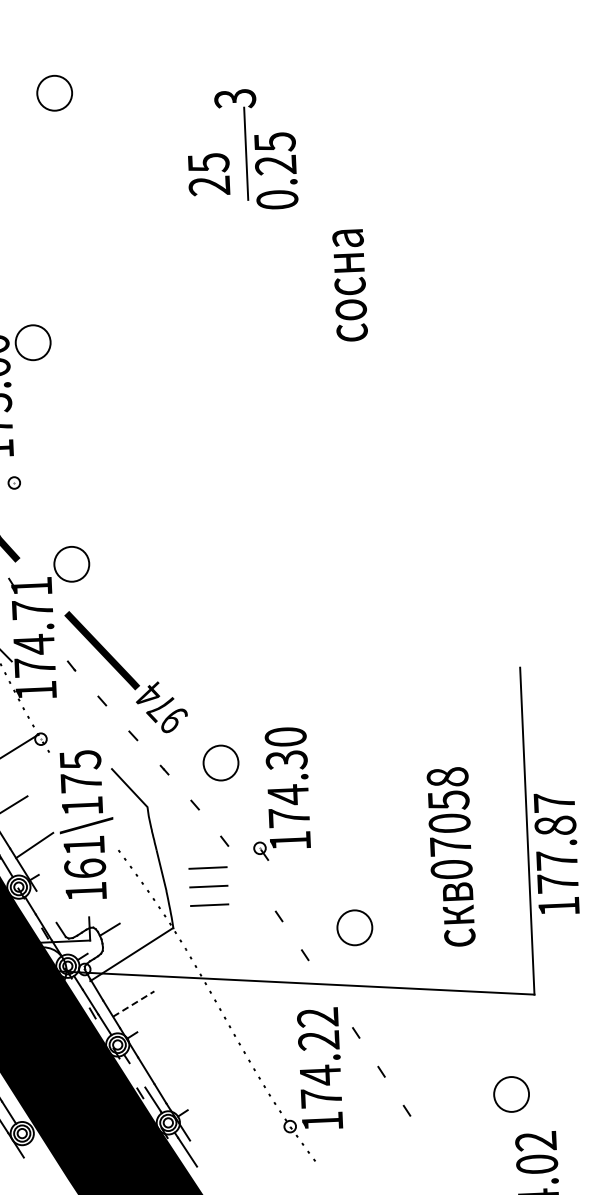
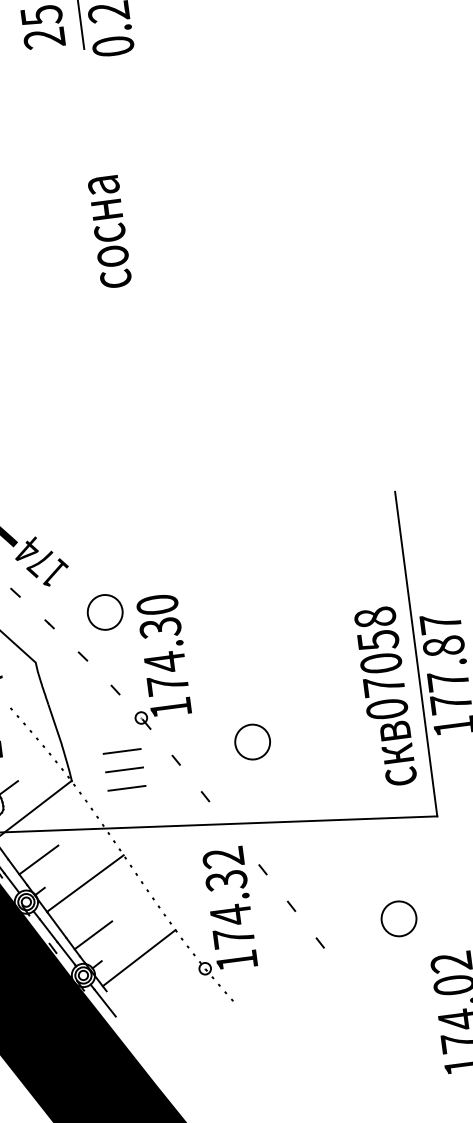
text: (349, 285) -> (109, 232), moved
text: (174, 719) -> (55, 573), 974 -> 174
part: (281, 793) -> (158, 661), moved
text: (450, 856) -> (384, 696), moved
part: (208, 886) -> (124, 769), moved
part: (354, 927) -> (252, 741), moved
line: (134, 1003) -> (39, 859), dashed -> solid
line: (177, 1031) -> (84, 883), added
text: (318, 1040) -> (226, 880), 174.22 -> 174.32
line: (137, 1075) -> (48, 930), added
line: (181, 1083) -> (93, 935), added
part: (511, 1094) -> (398, 918), moved
line: (224, 1110) -> (138, 958), added

